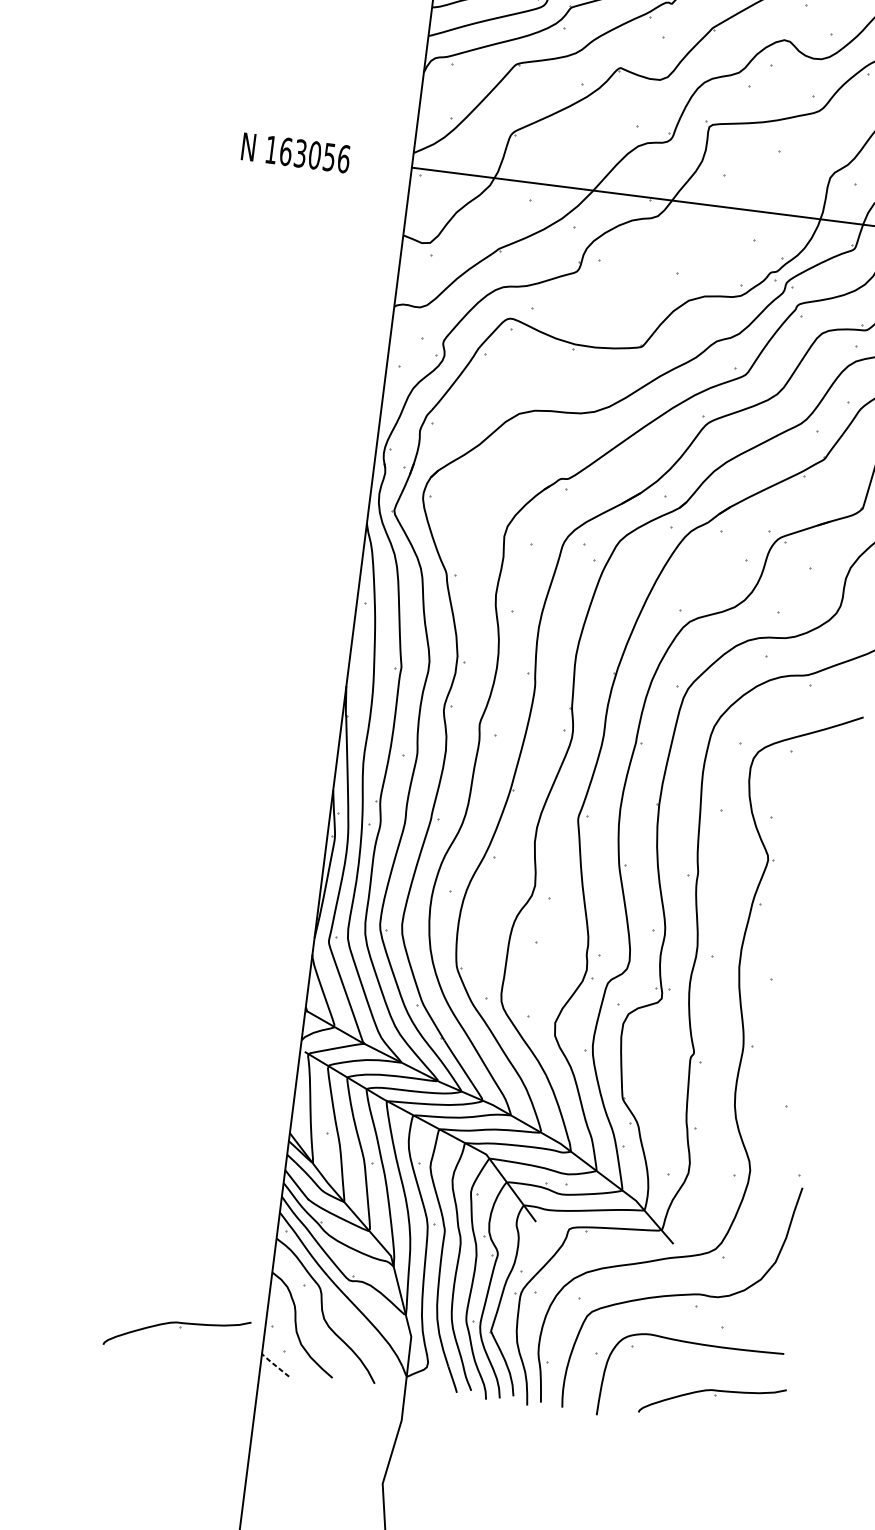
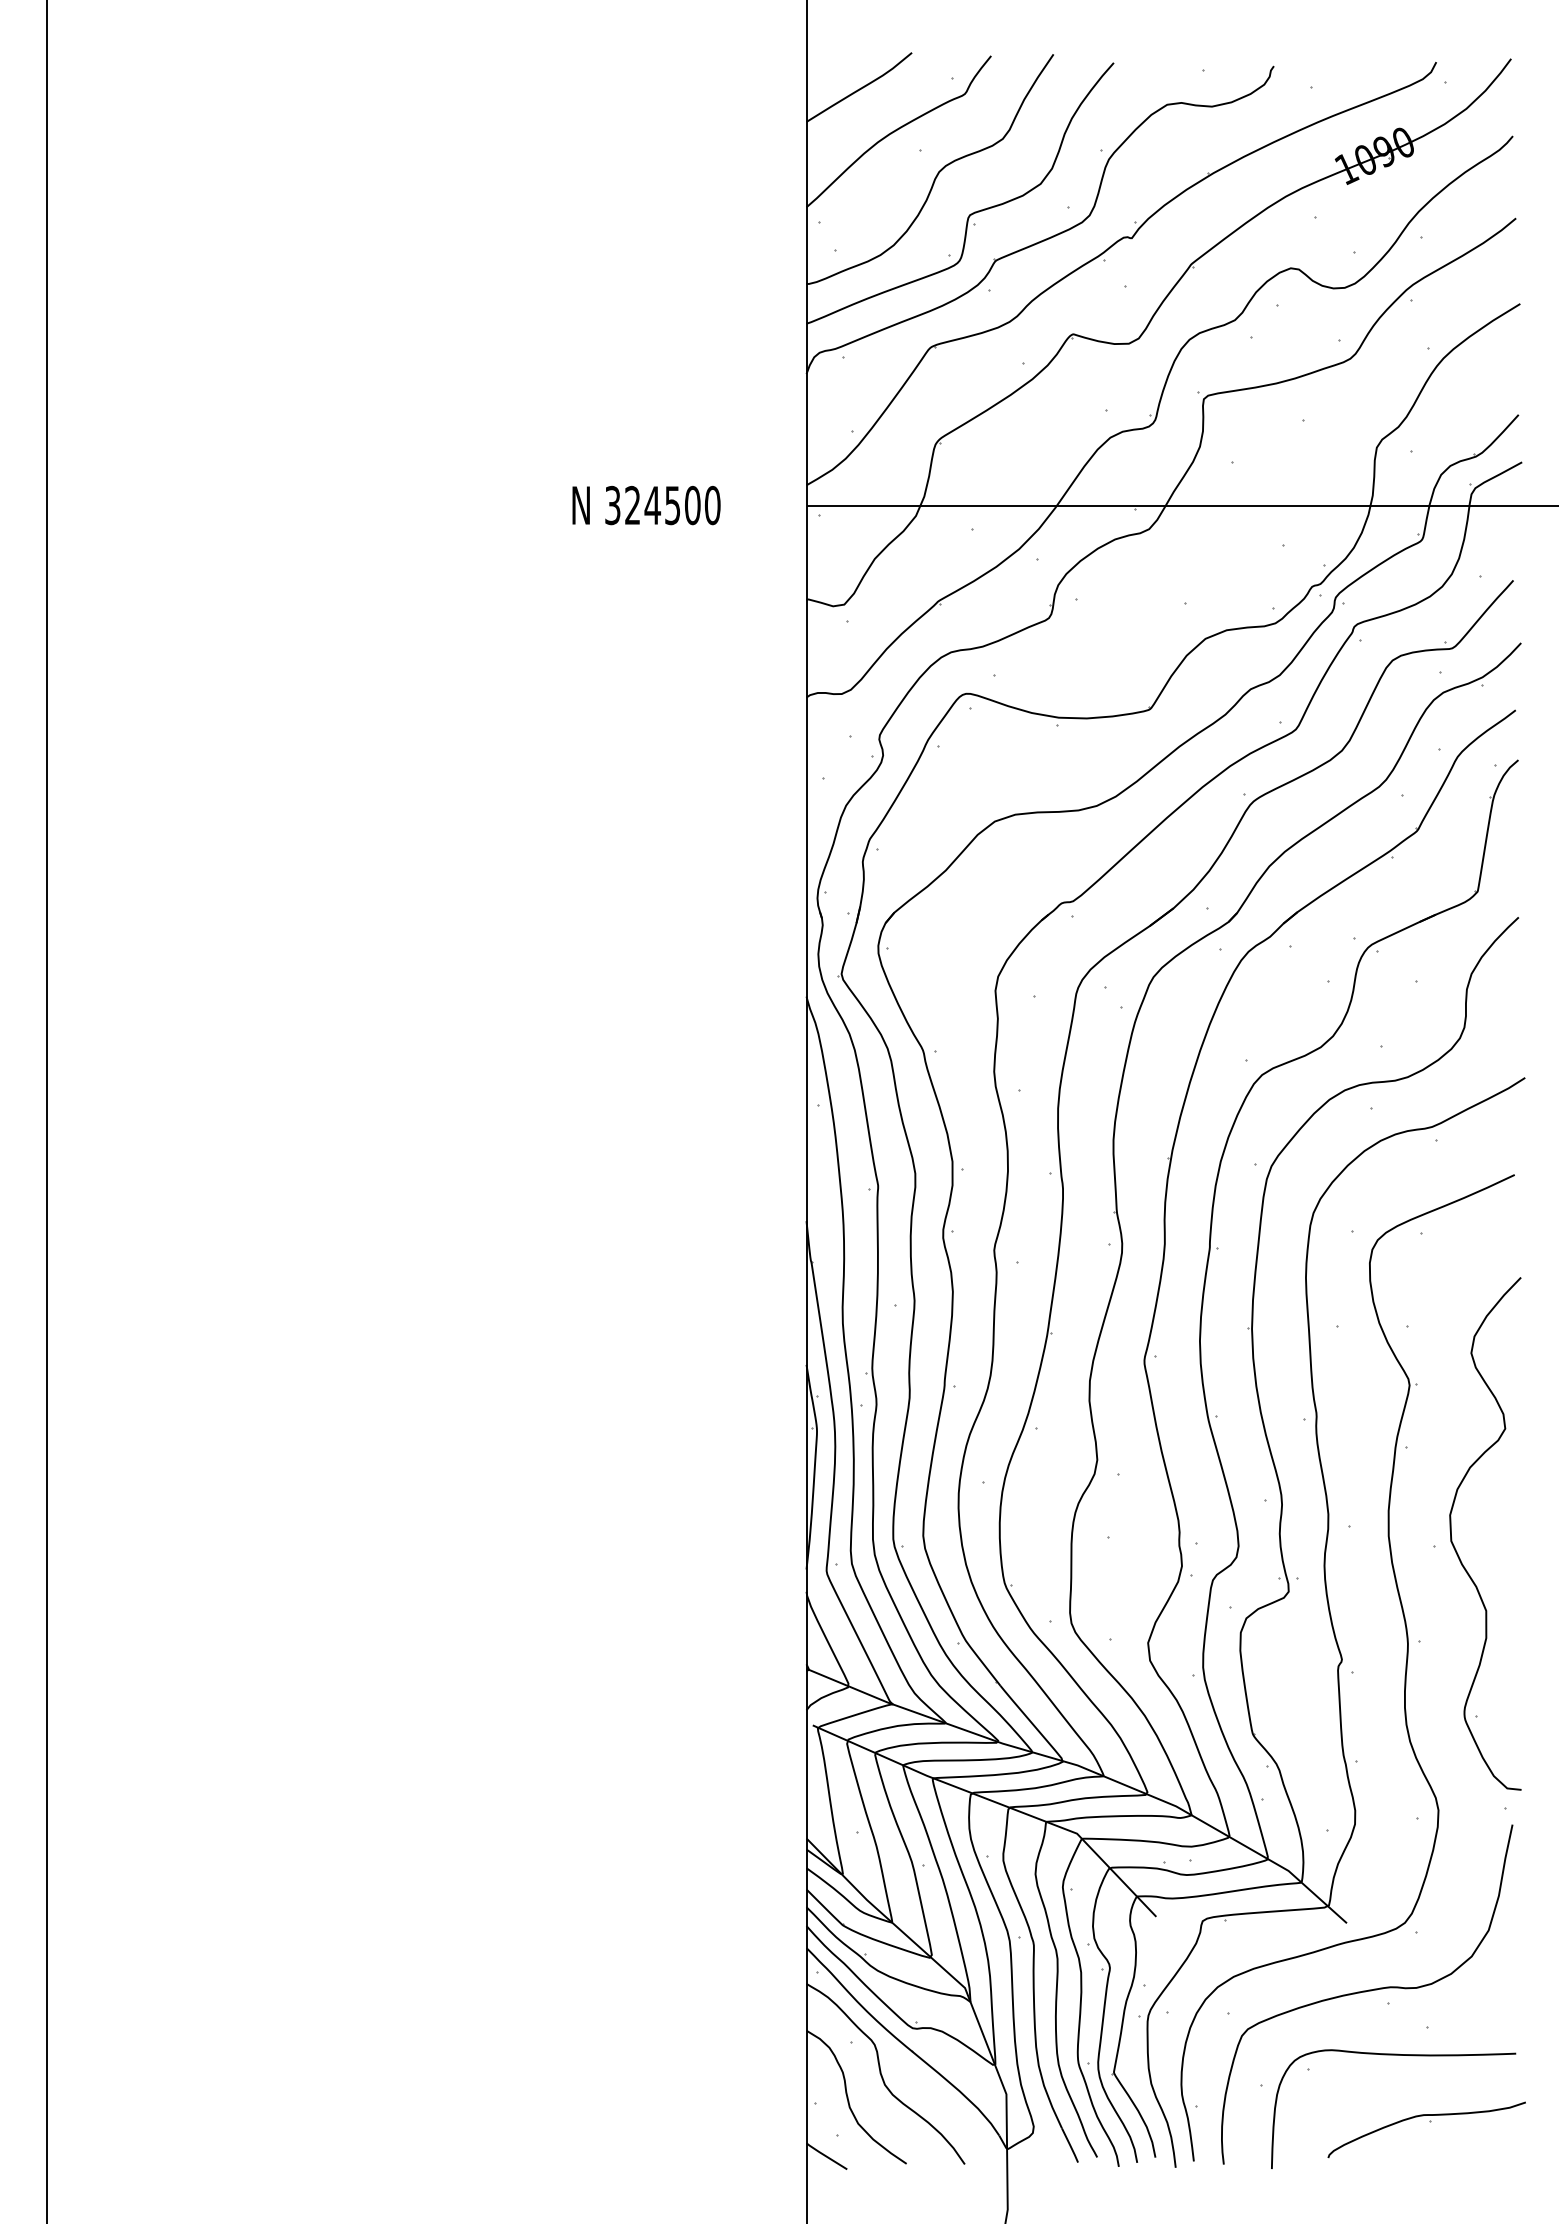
text: (307, 154) -> (662, 505), 163056 -> 324500
curve: (786, 981) -> (1455, 1547), added
part: (180, 1328) -> (691, 2122), removed
line: (274, 1364) -> (825, 2155), dashed -> solid

